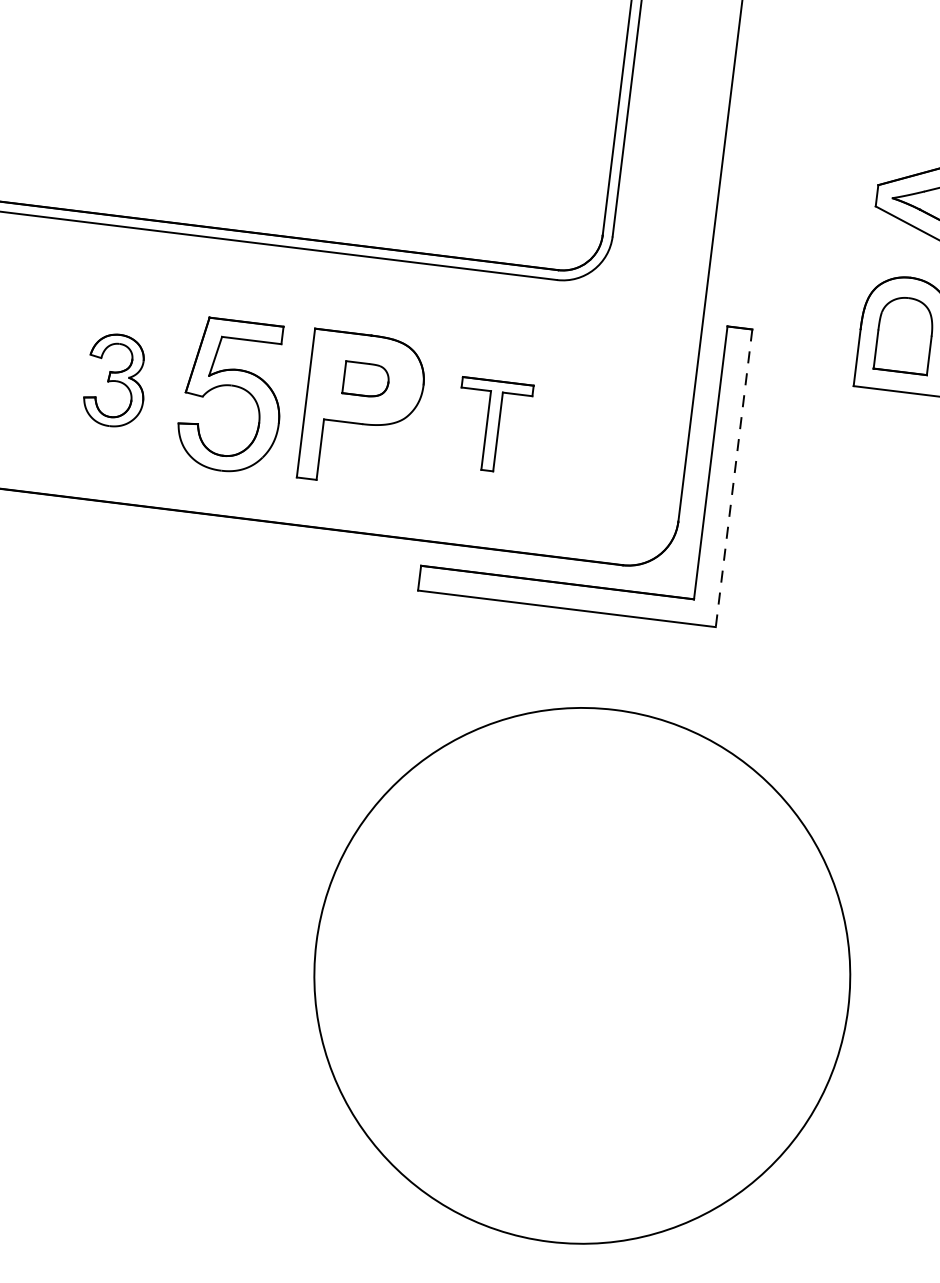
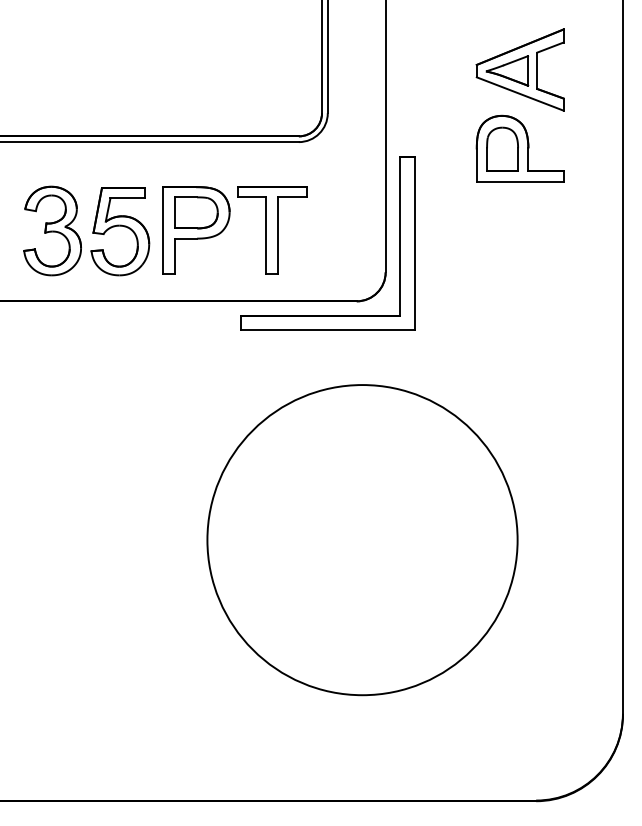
part: (115, 379) -> (52, 230), size x1.67
part: (366, 379) -> (196, 212), size x1.67
part: (493, 426) -> (272, 230), size x1.67
line: (733, 478) -> (414, 243), dashed -> solid

